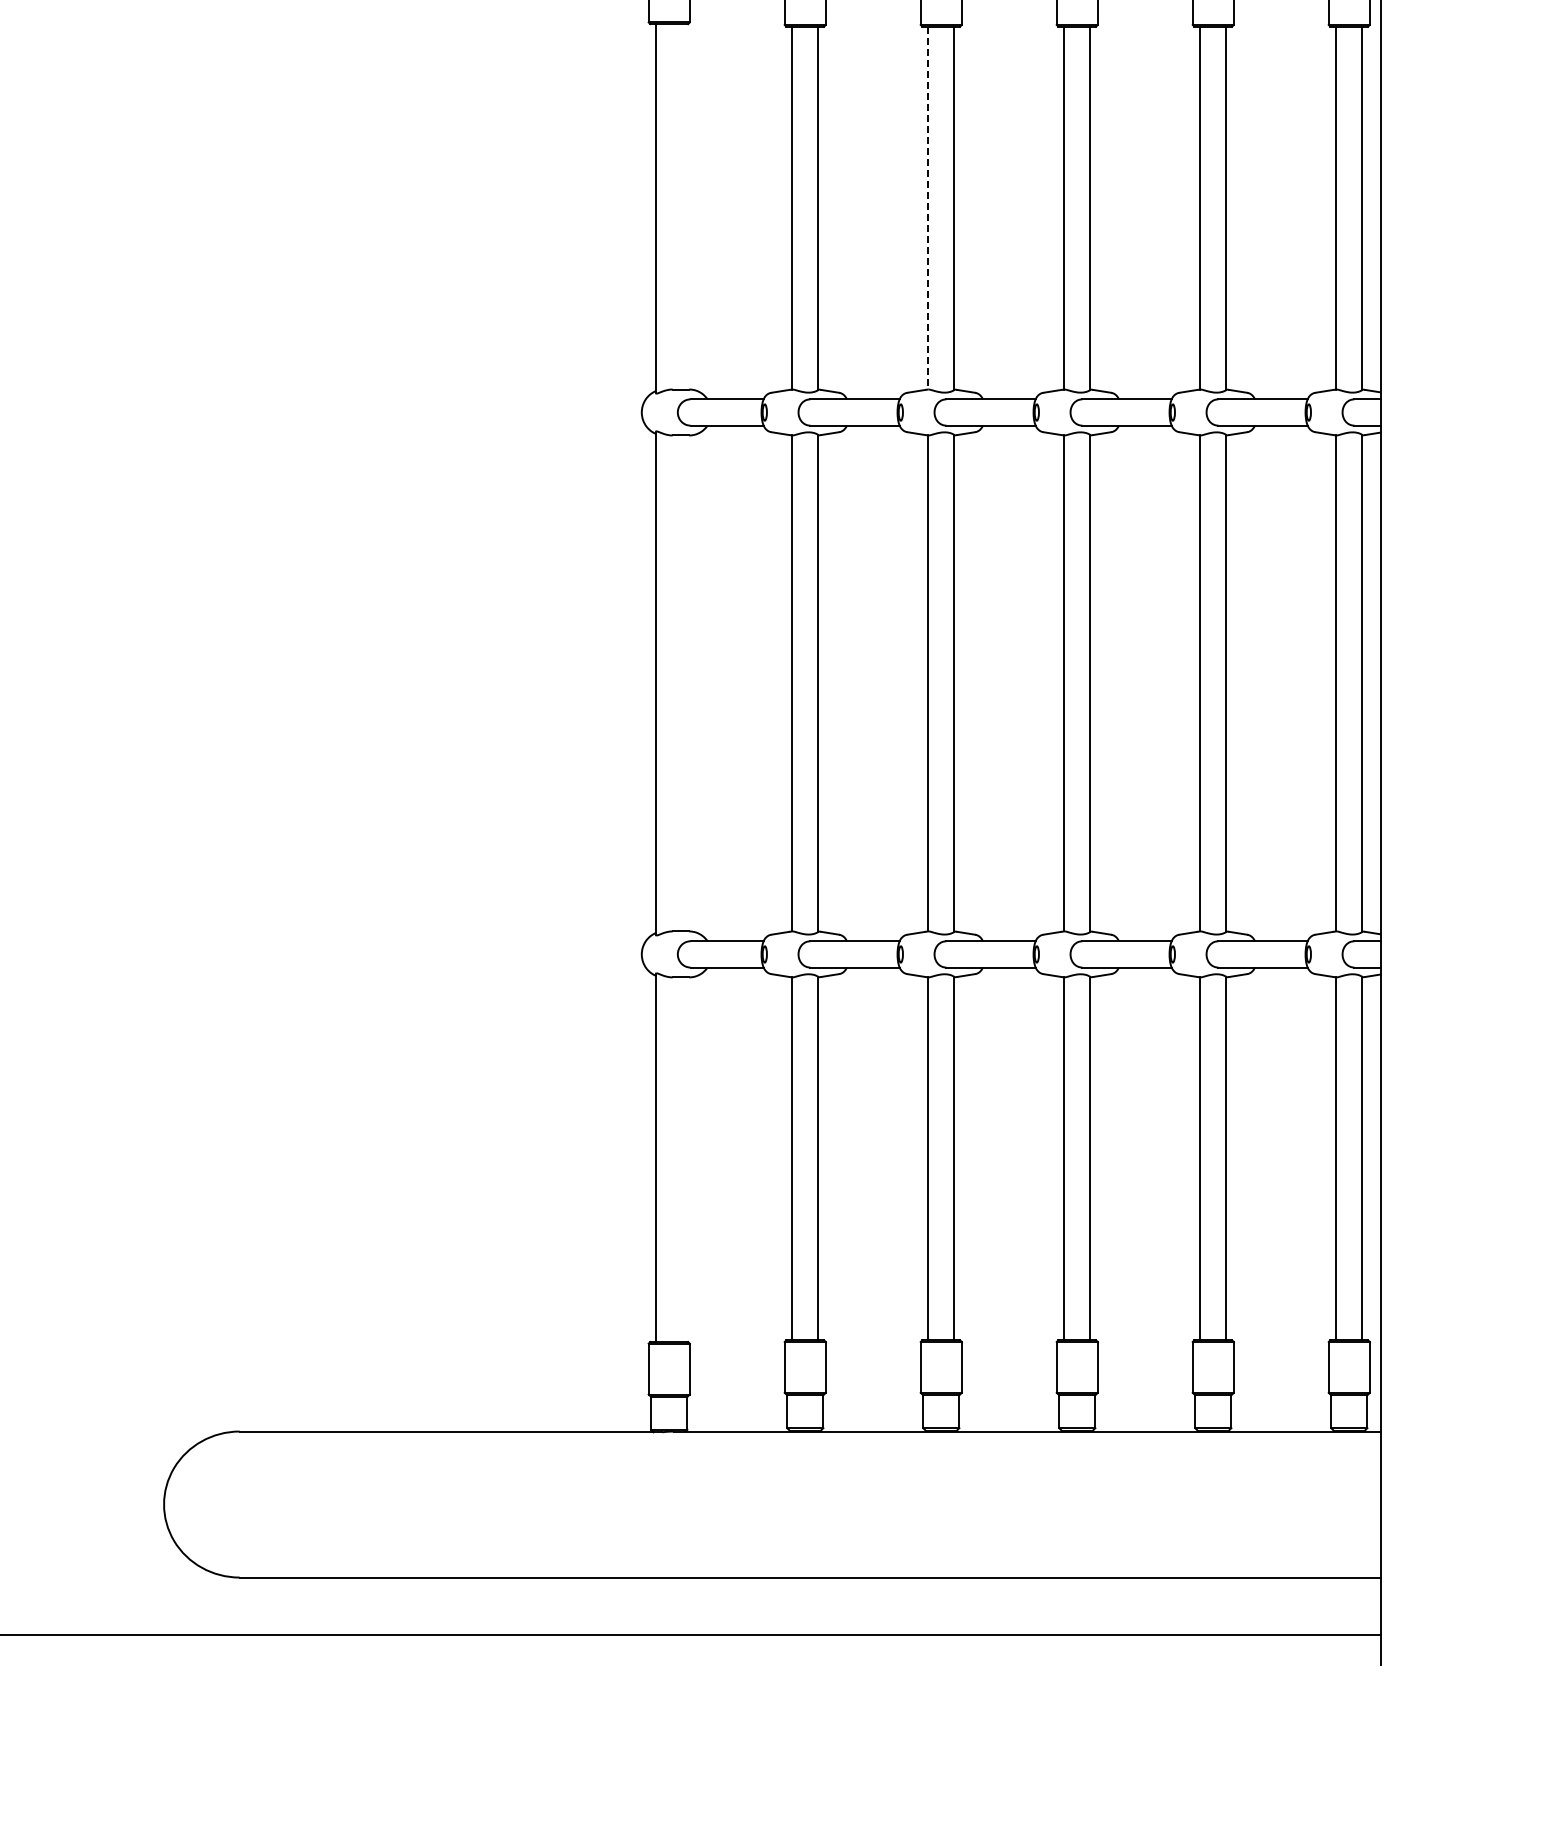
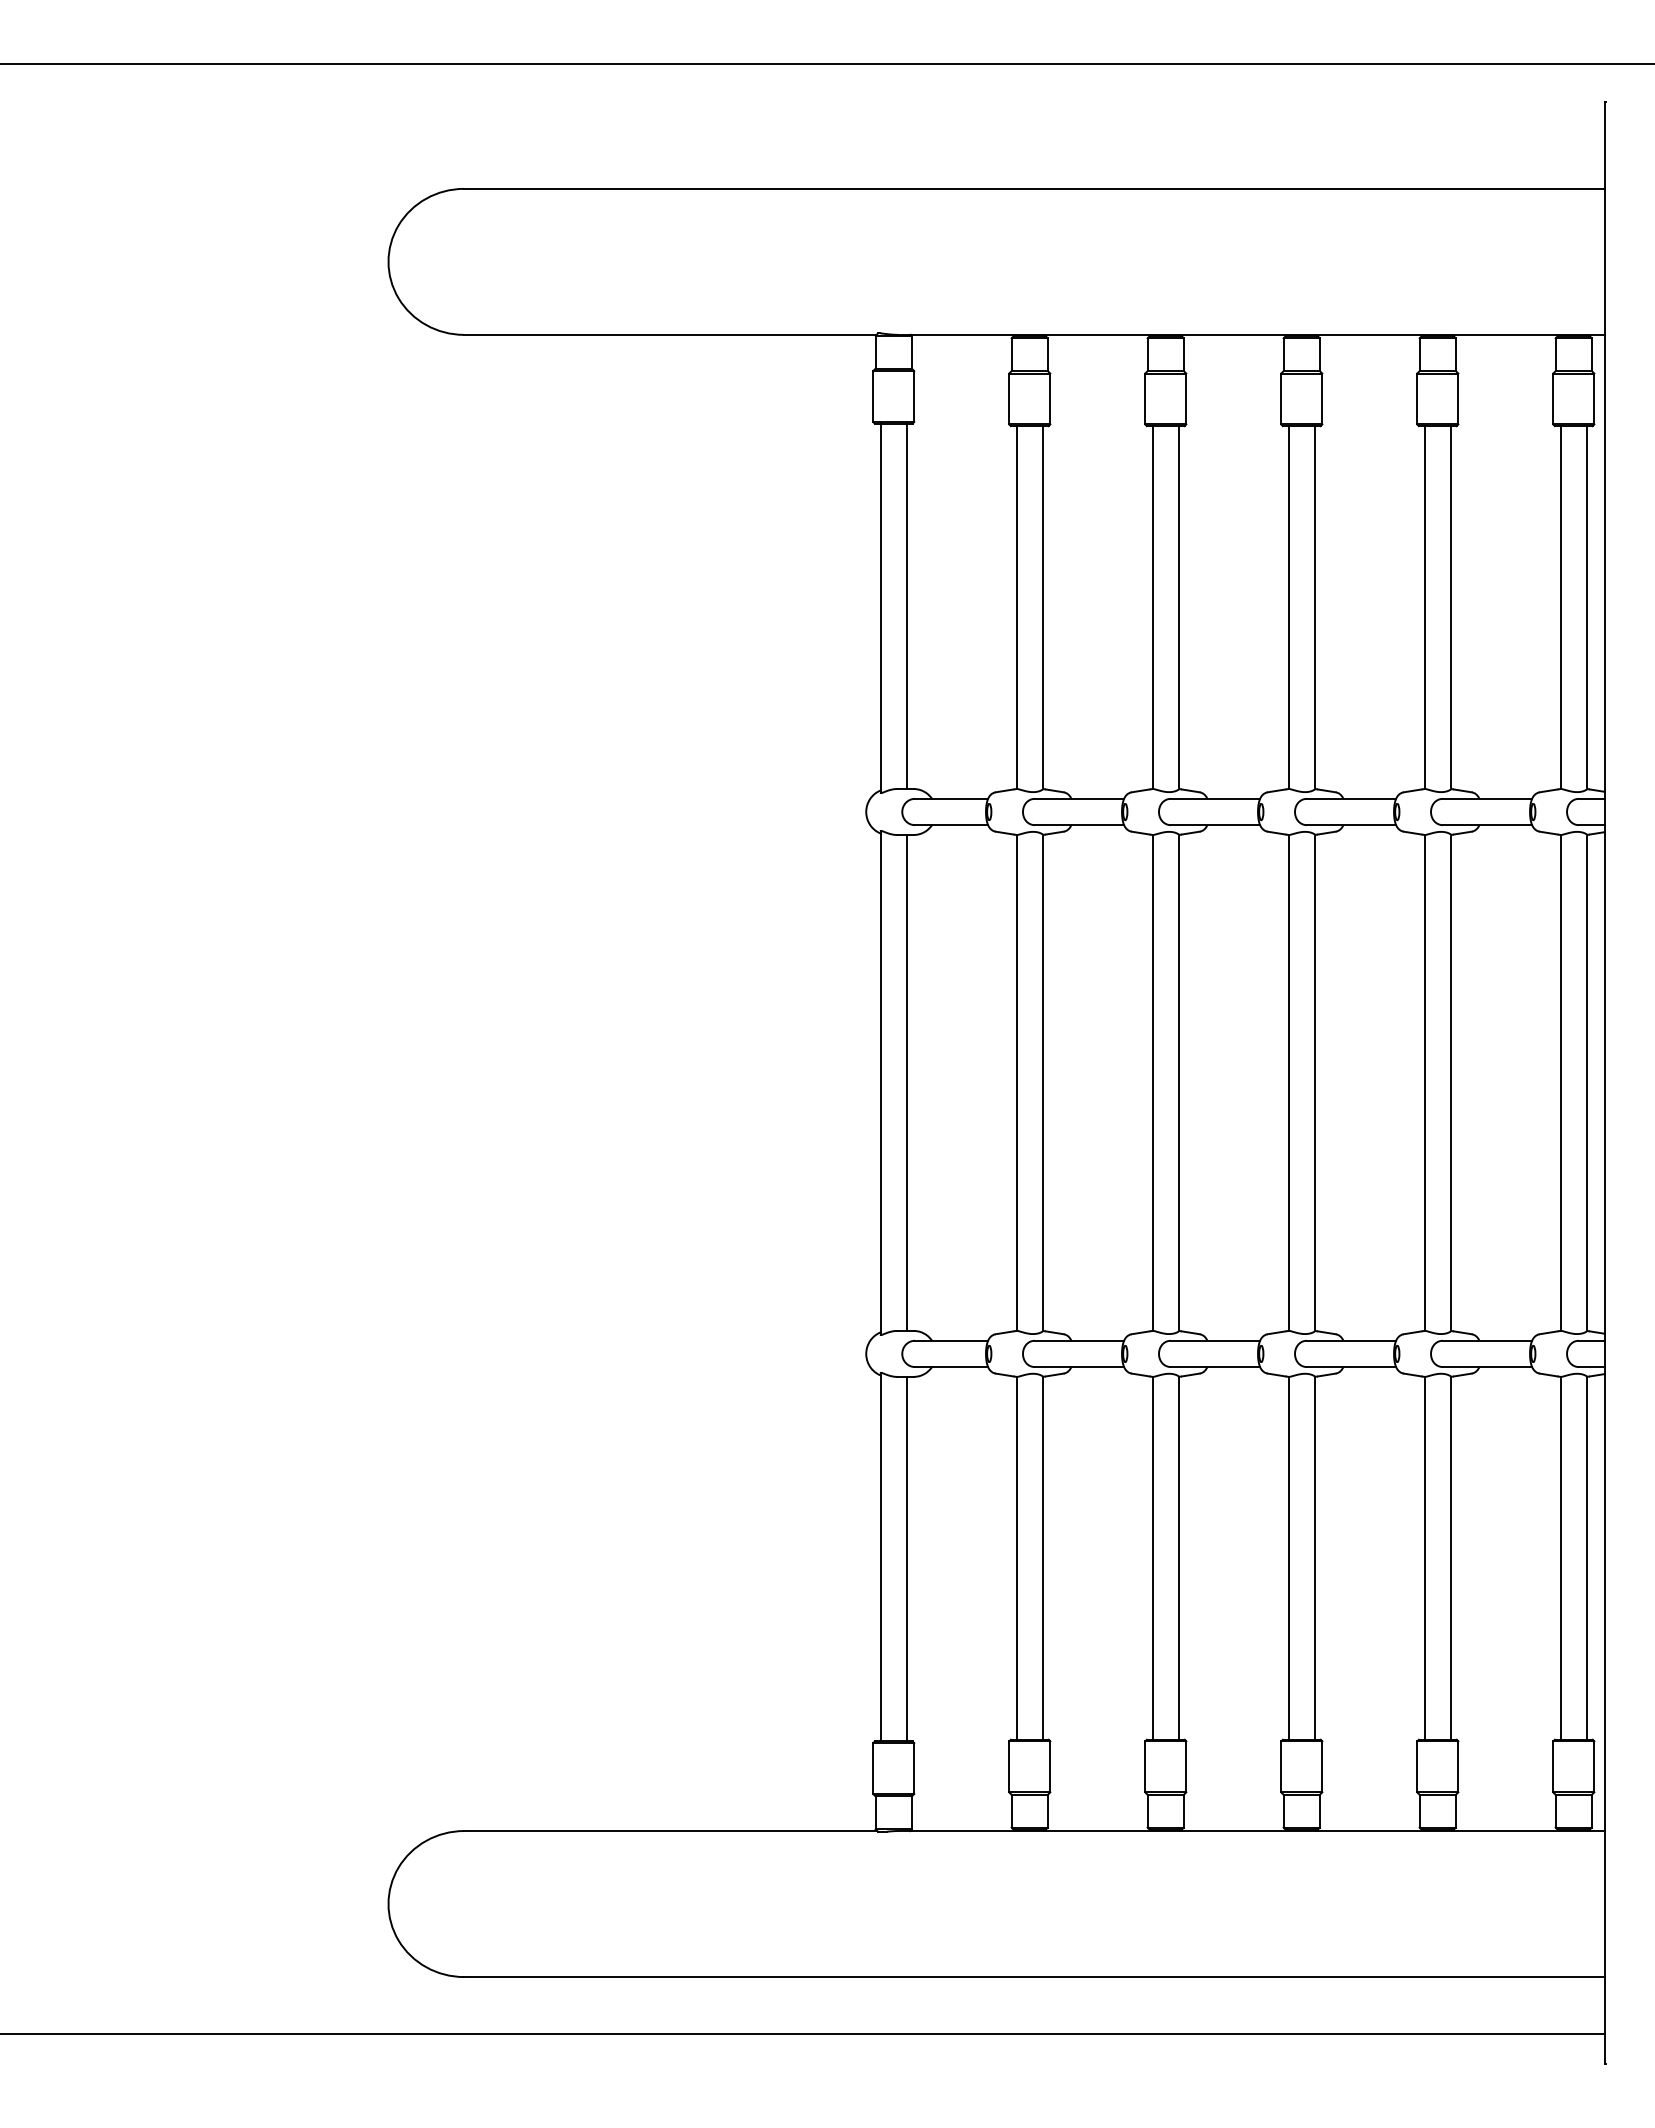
line: (682, 207) -> (906, 606), added
line: (928, 209) -> (1152, 608), dashed -> solid
line: (682, 683) -> (906, 1082), added
line: (682, 1159) -> (906, 1558), added

